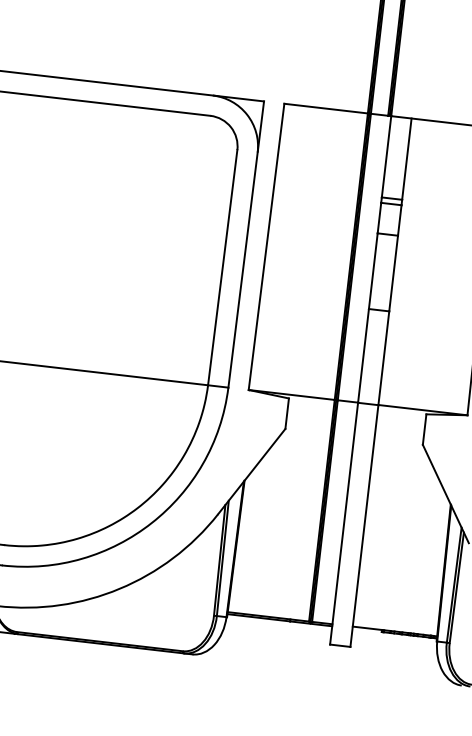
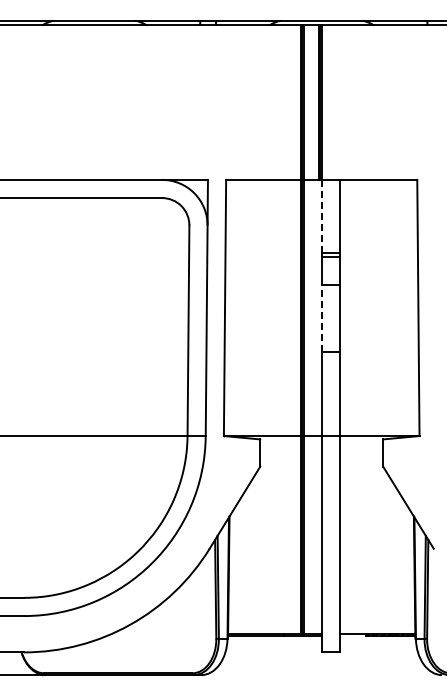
line: (386, 155) -> (321, 215), solid -> dashed
line: (373, 271) -> (321, 318), solid -> dashed

